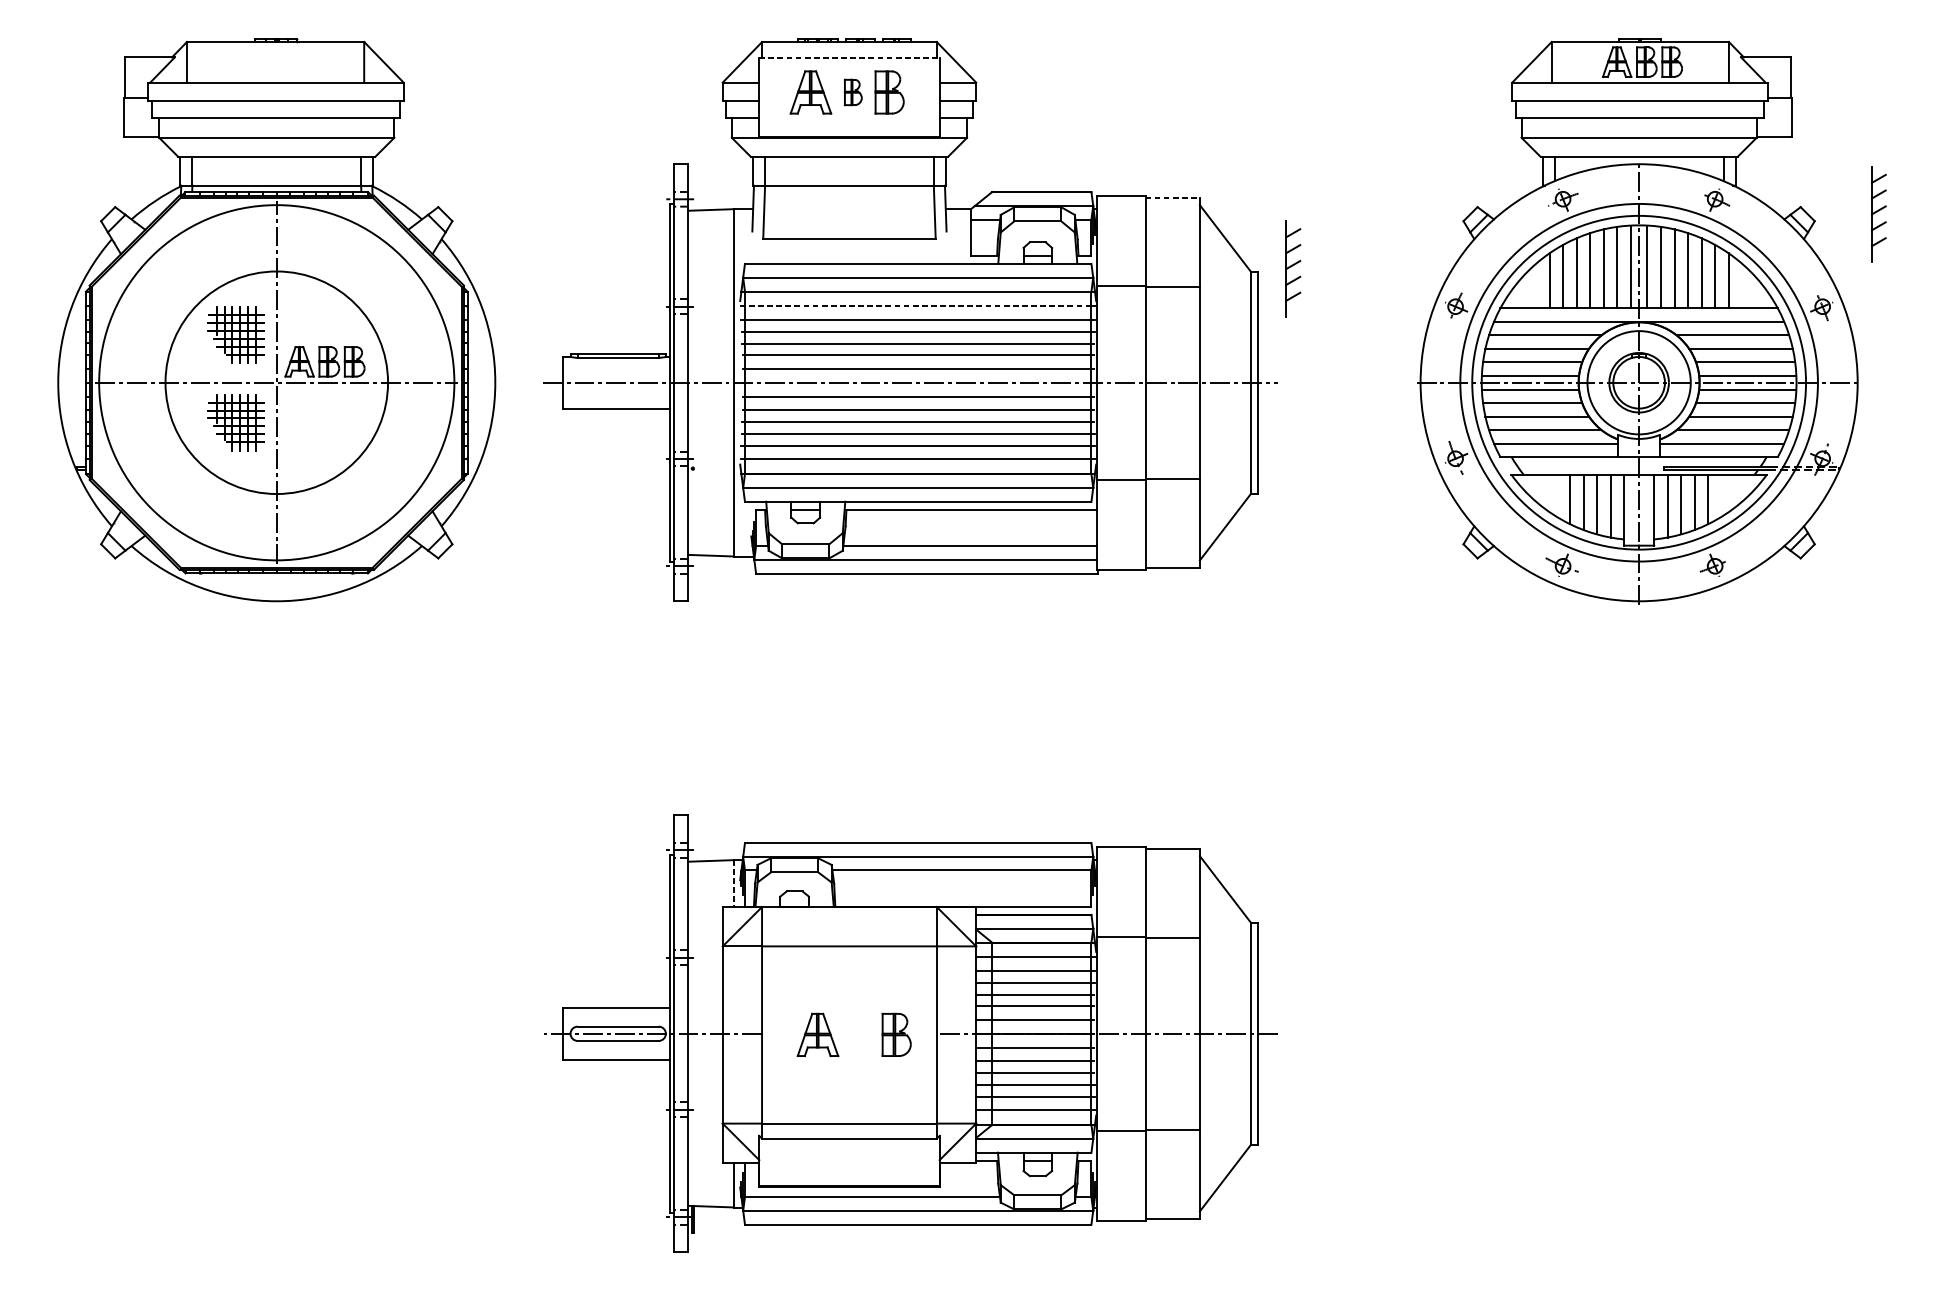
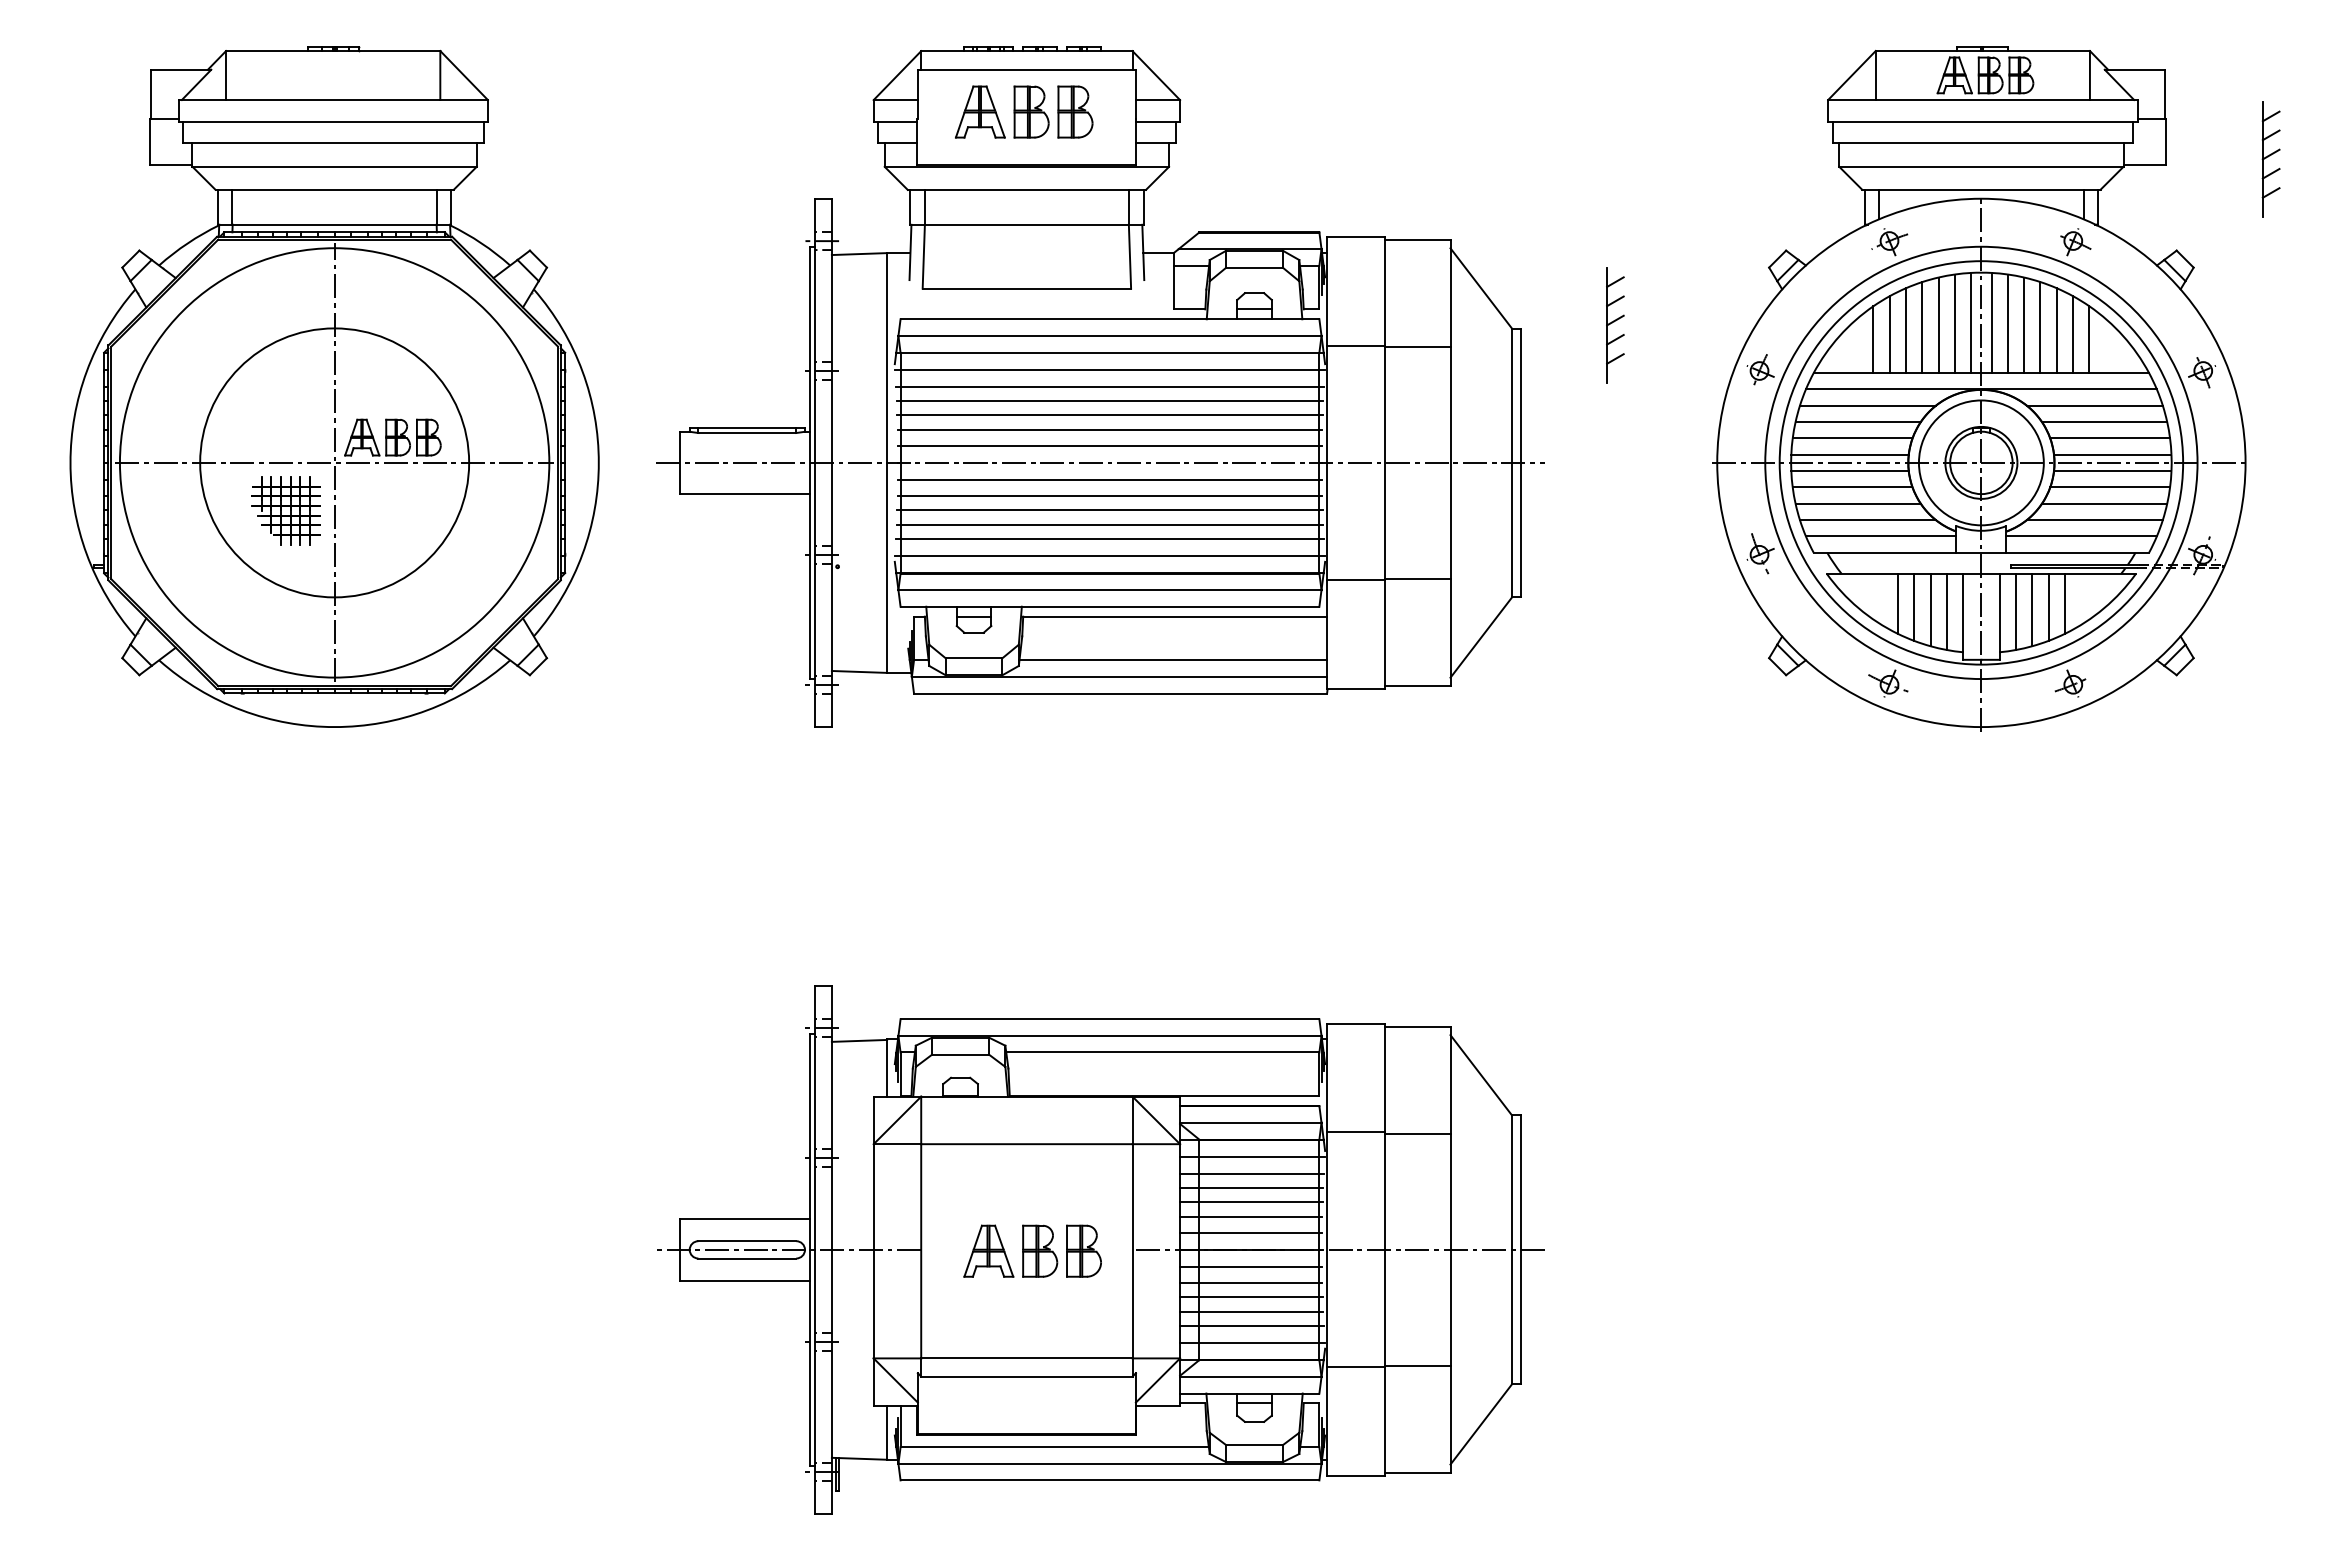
line: (849, 57) -> (1027, 69), dashed -> solid
part: (853, 92) -> (1031, 111), size x1.67
line: (1172, 197) -> (1417, 239), dashed -> solid
part: (1878, 214) -> (2270, 159), moved
part: (1293, 269) -> (1615, 325), moved
line: (917, 306) -> (1109, 370), dashed -> solid
part: (236, 334) -> (285, 404), removed
line: (734, 883) -> (887, 1068), dashed -> solid
part: (860, 1034) -> (1040, 1250), added

